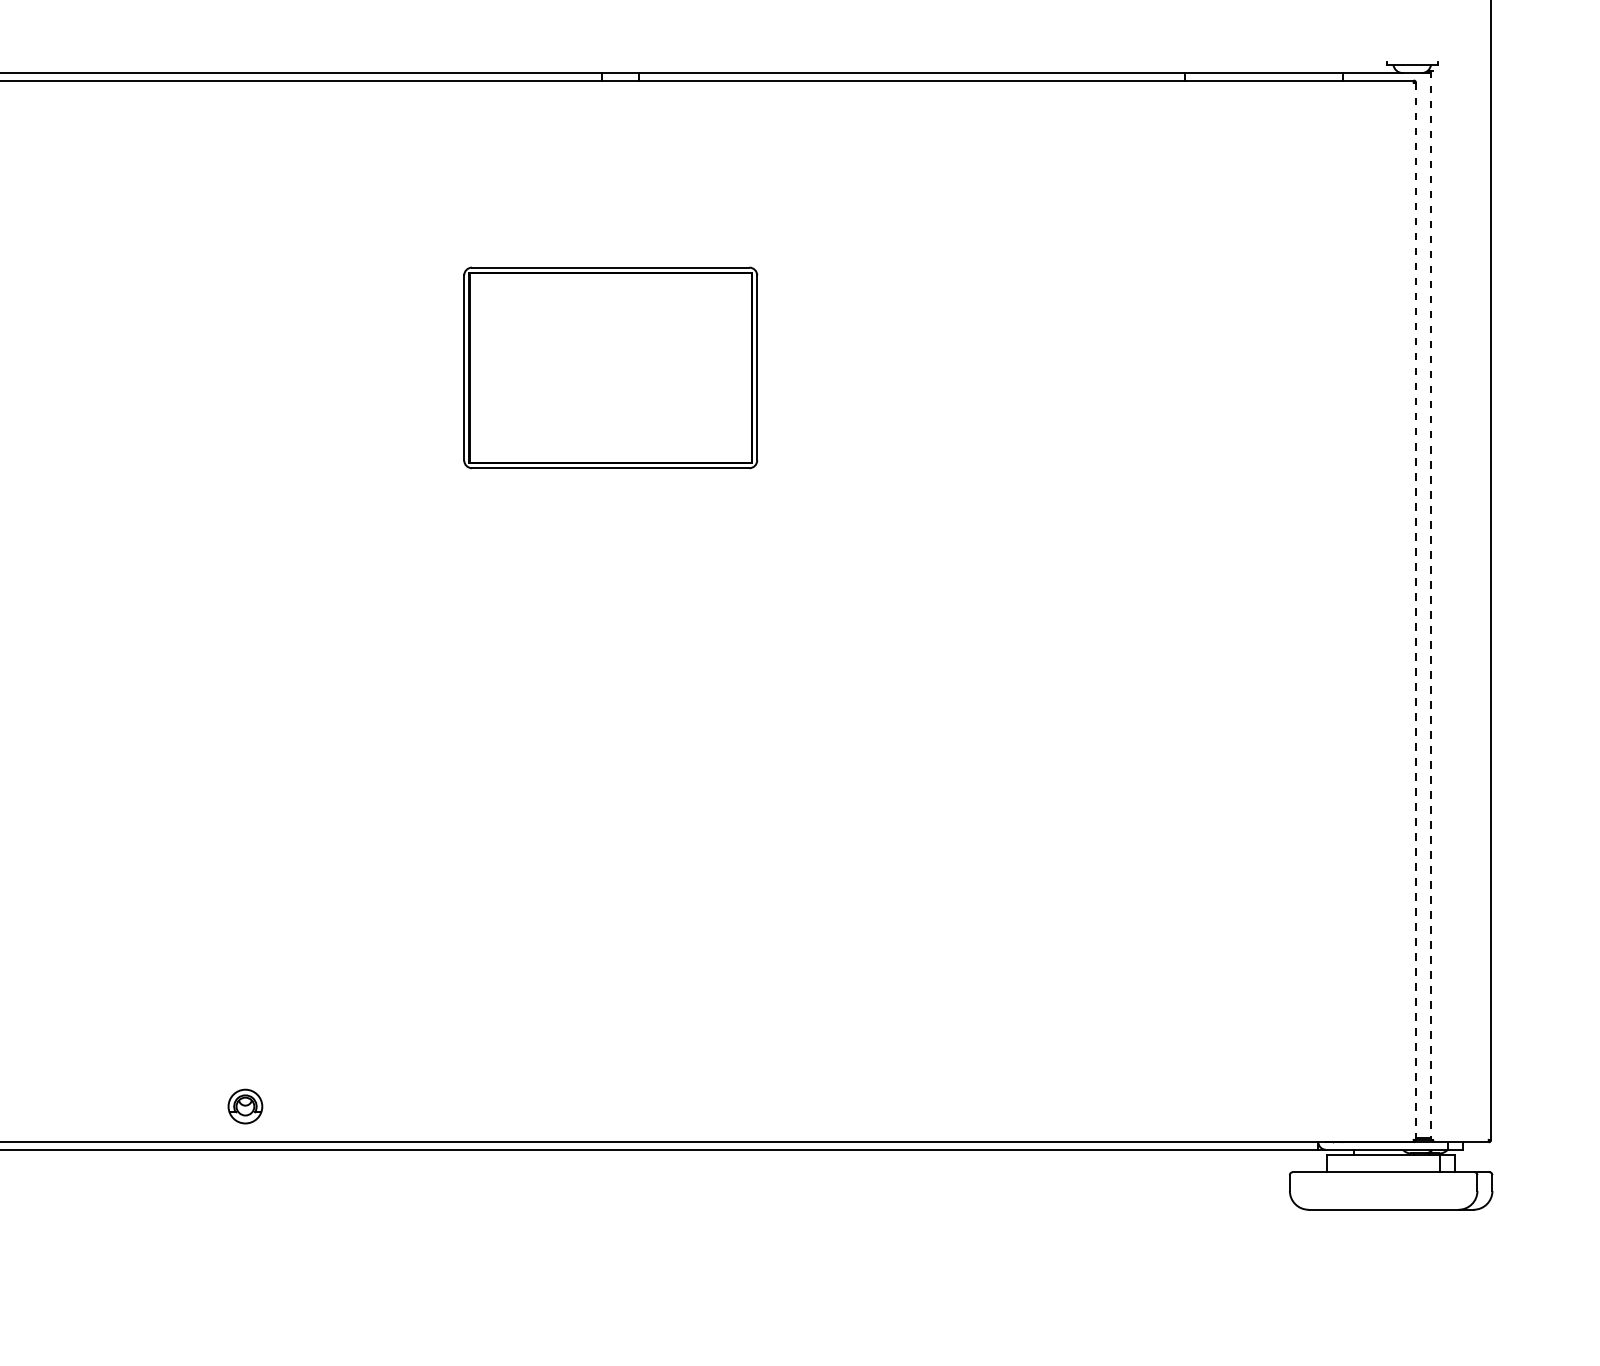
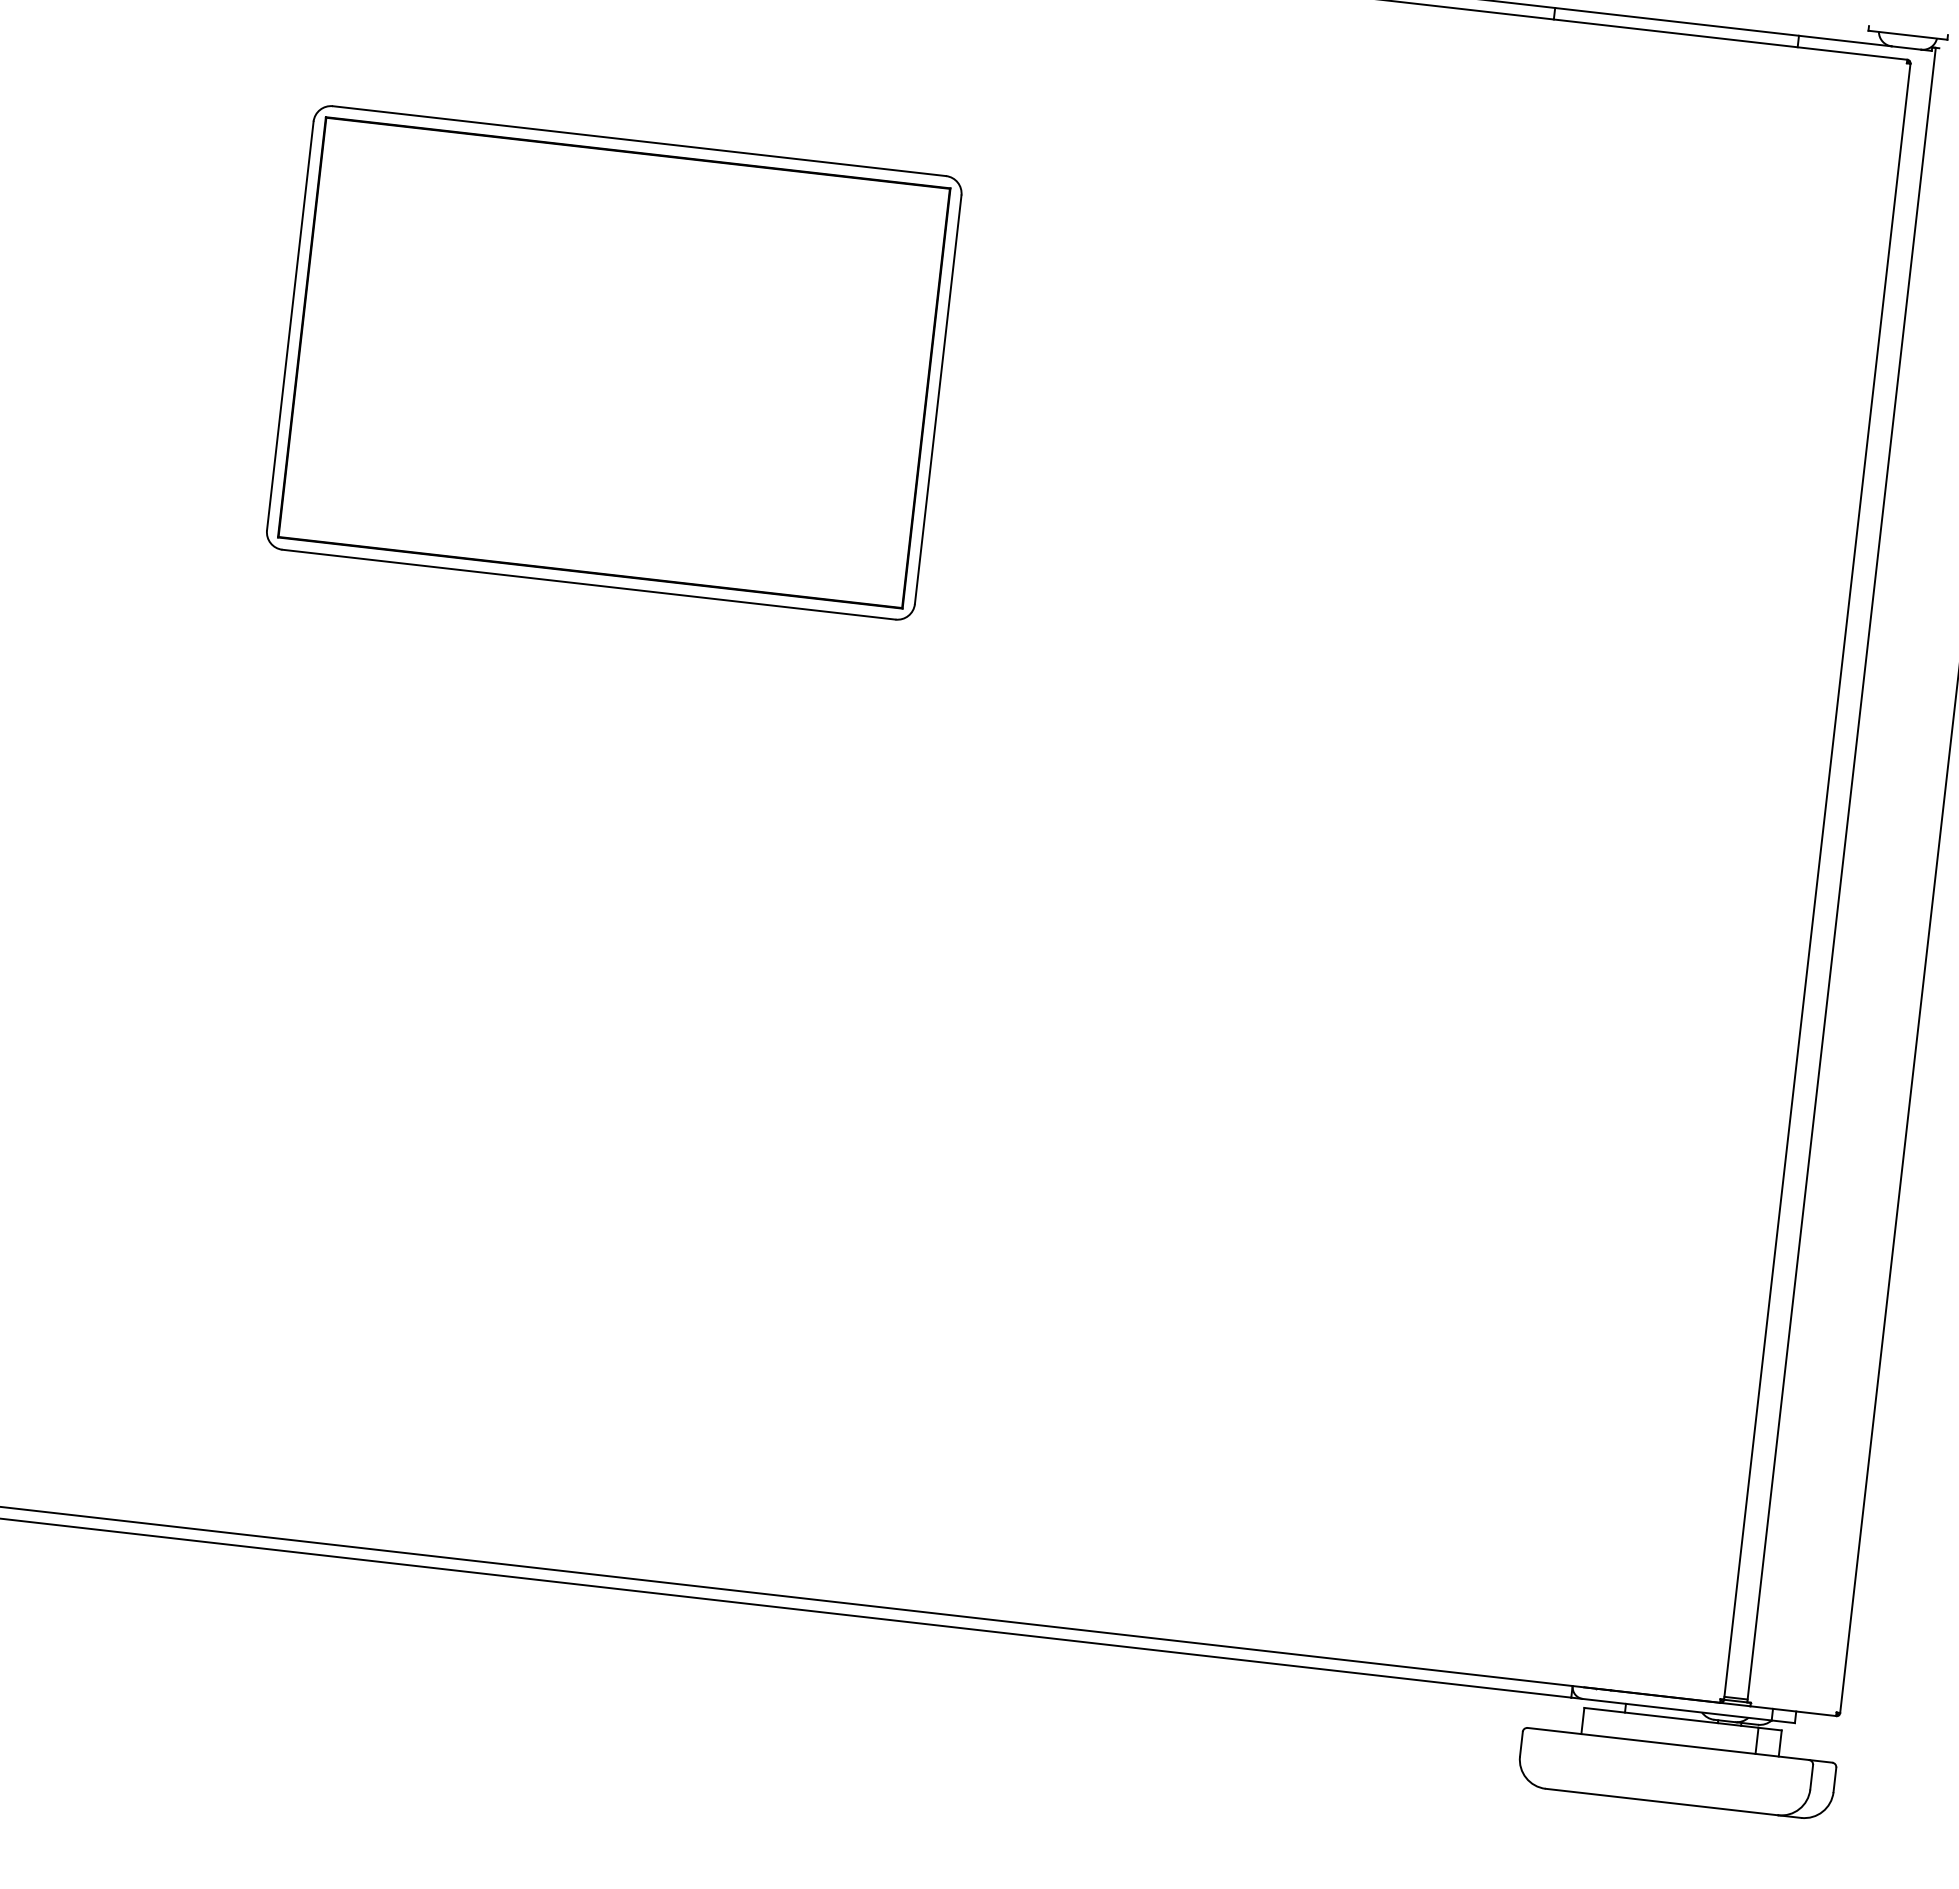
part: (610, 367) -> (613, 362), size x1.43
line: (1430, 605) -> (1840, 875), dashed -> solid
line: (1415, 611) -> (1816, 881), dashed -> solid

